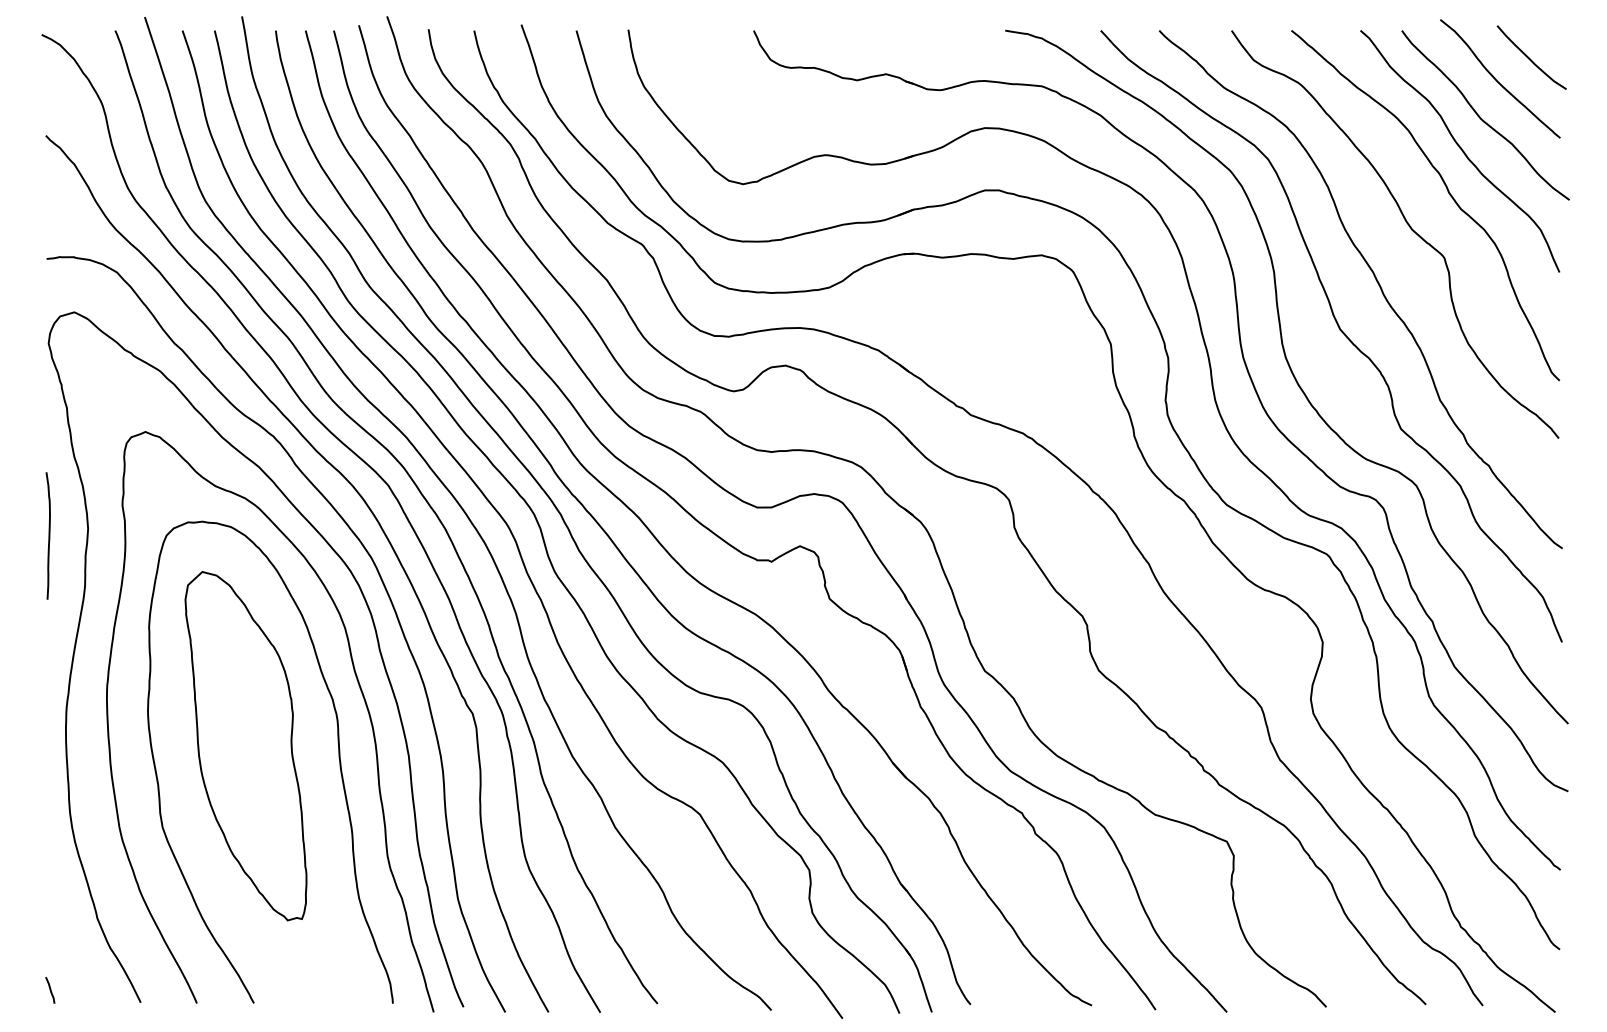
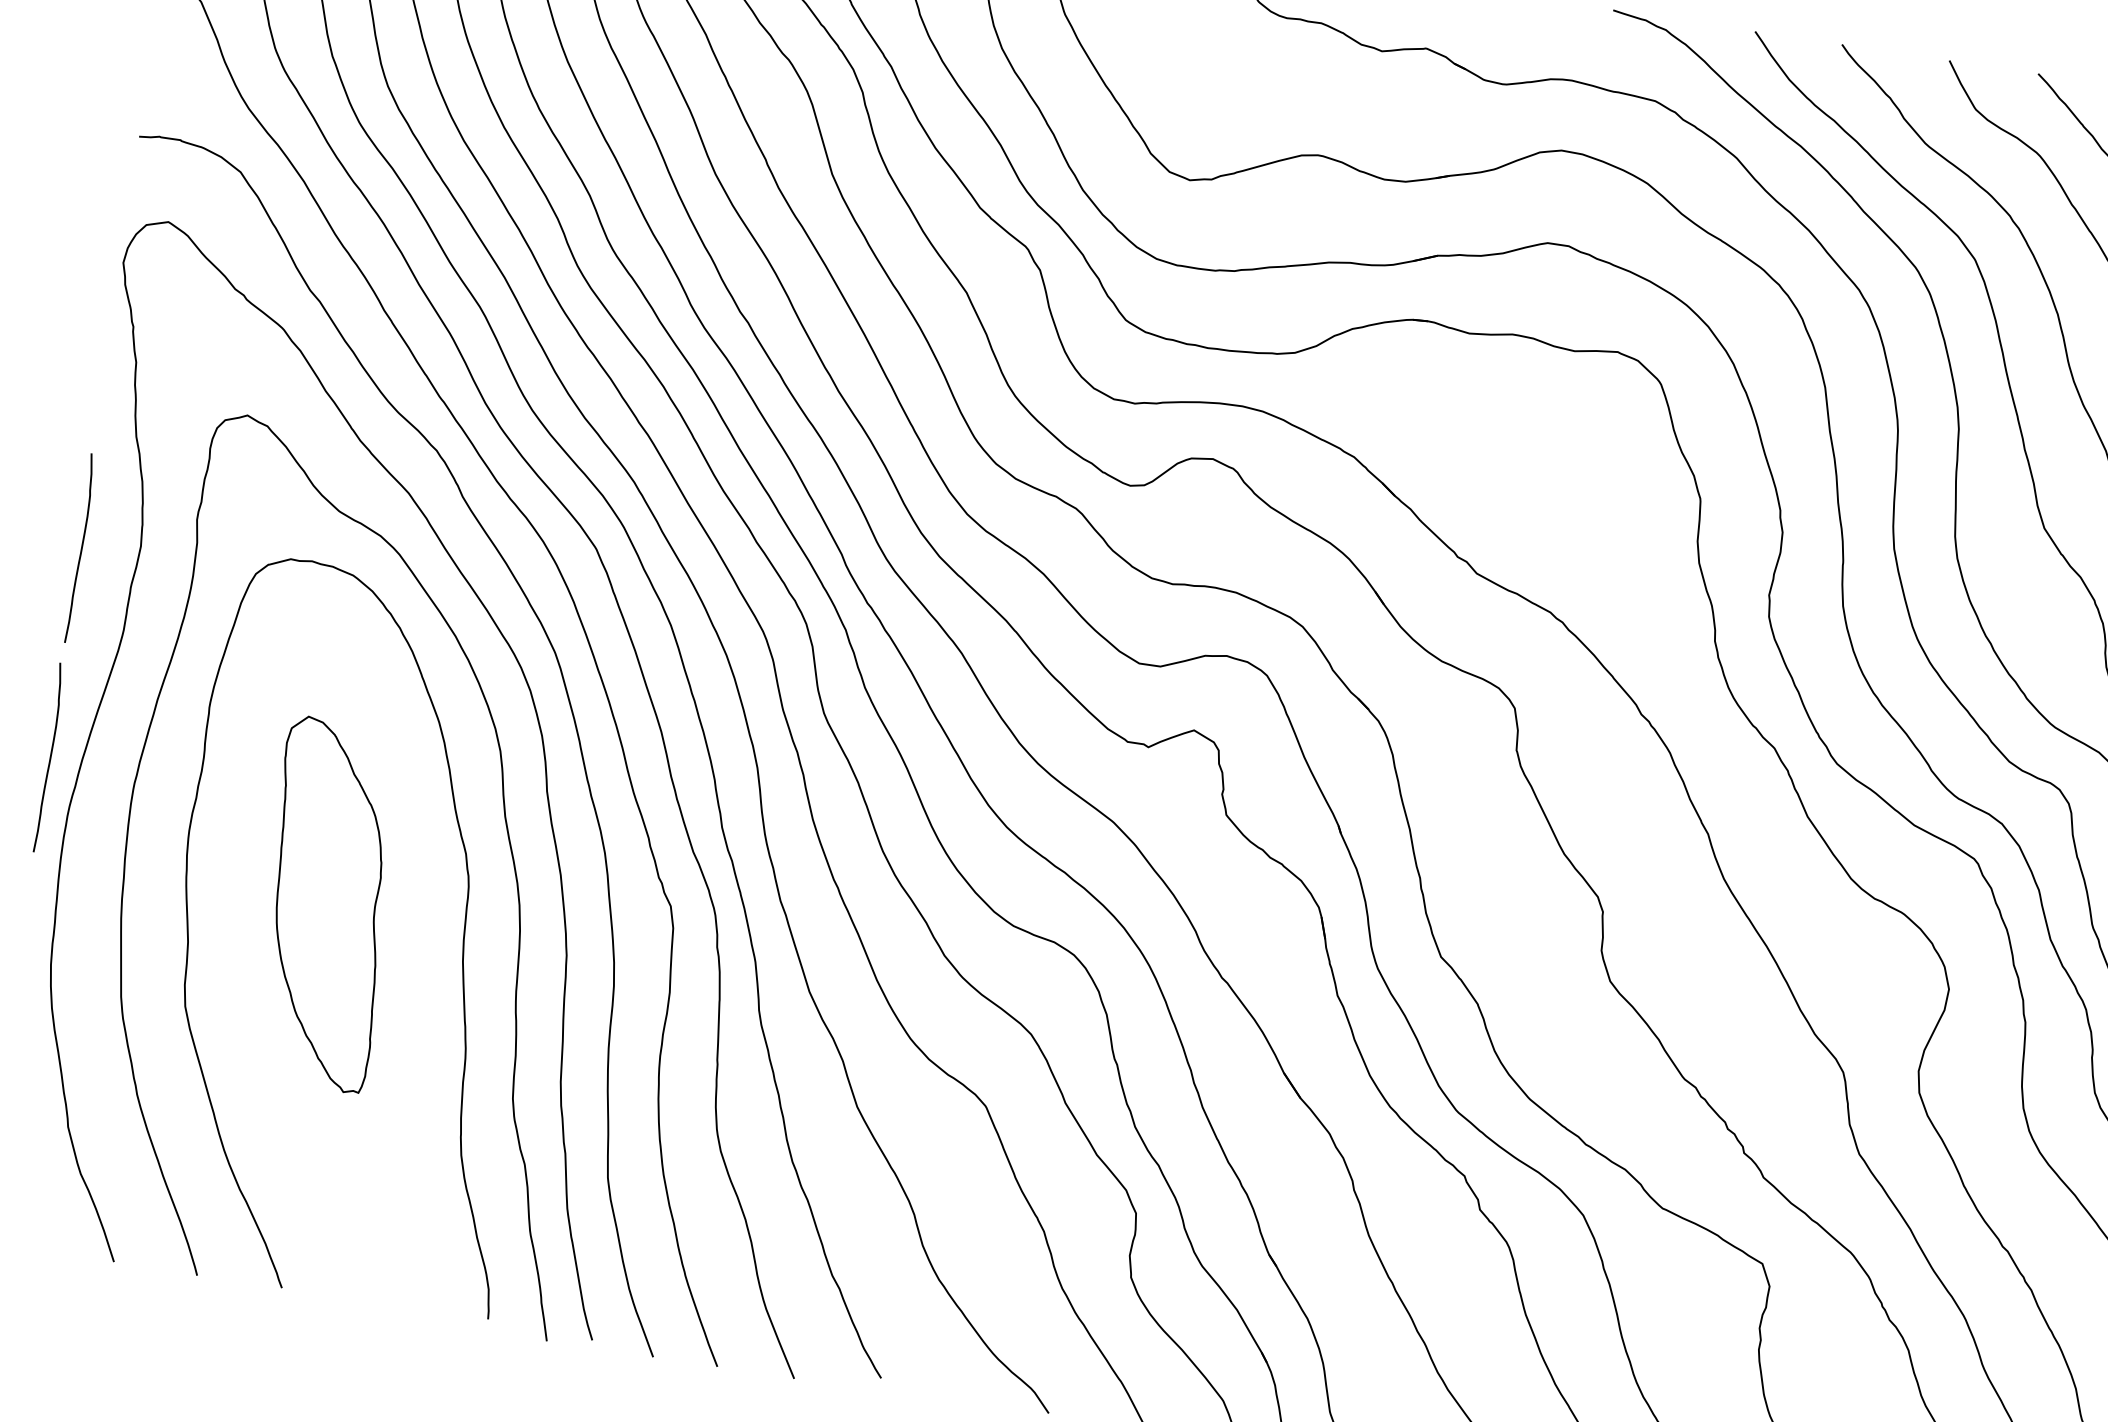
curve: (48, 676) -> (49, 757), added
part: (245, 746) -> (326, 904), size x0.7

